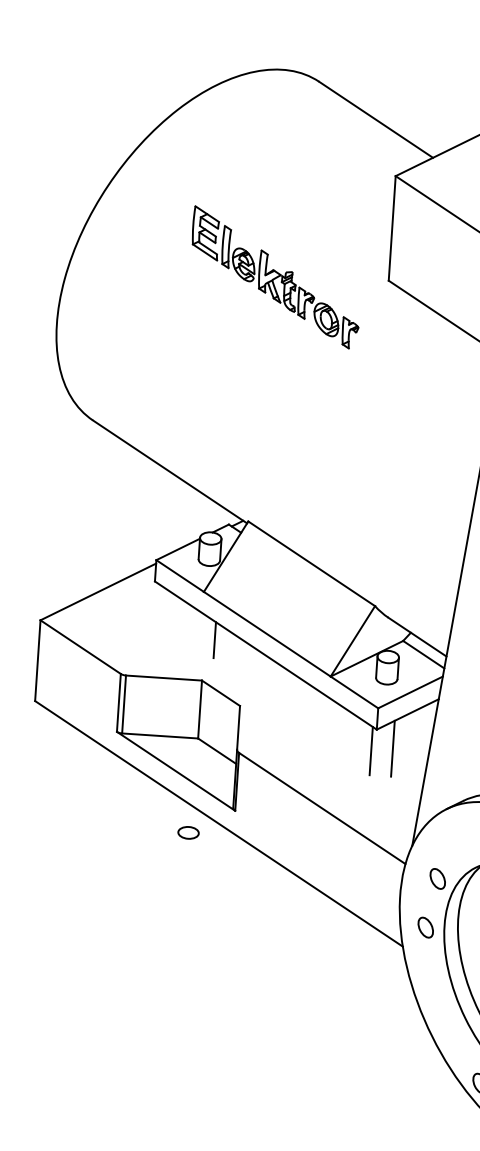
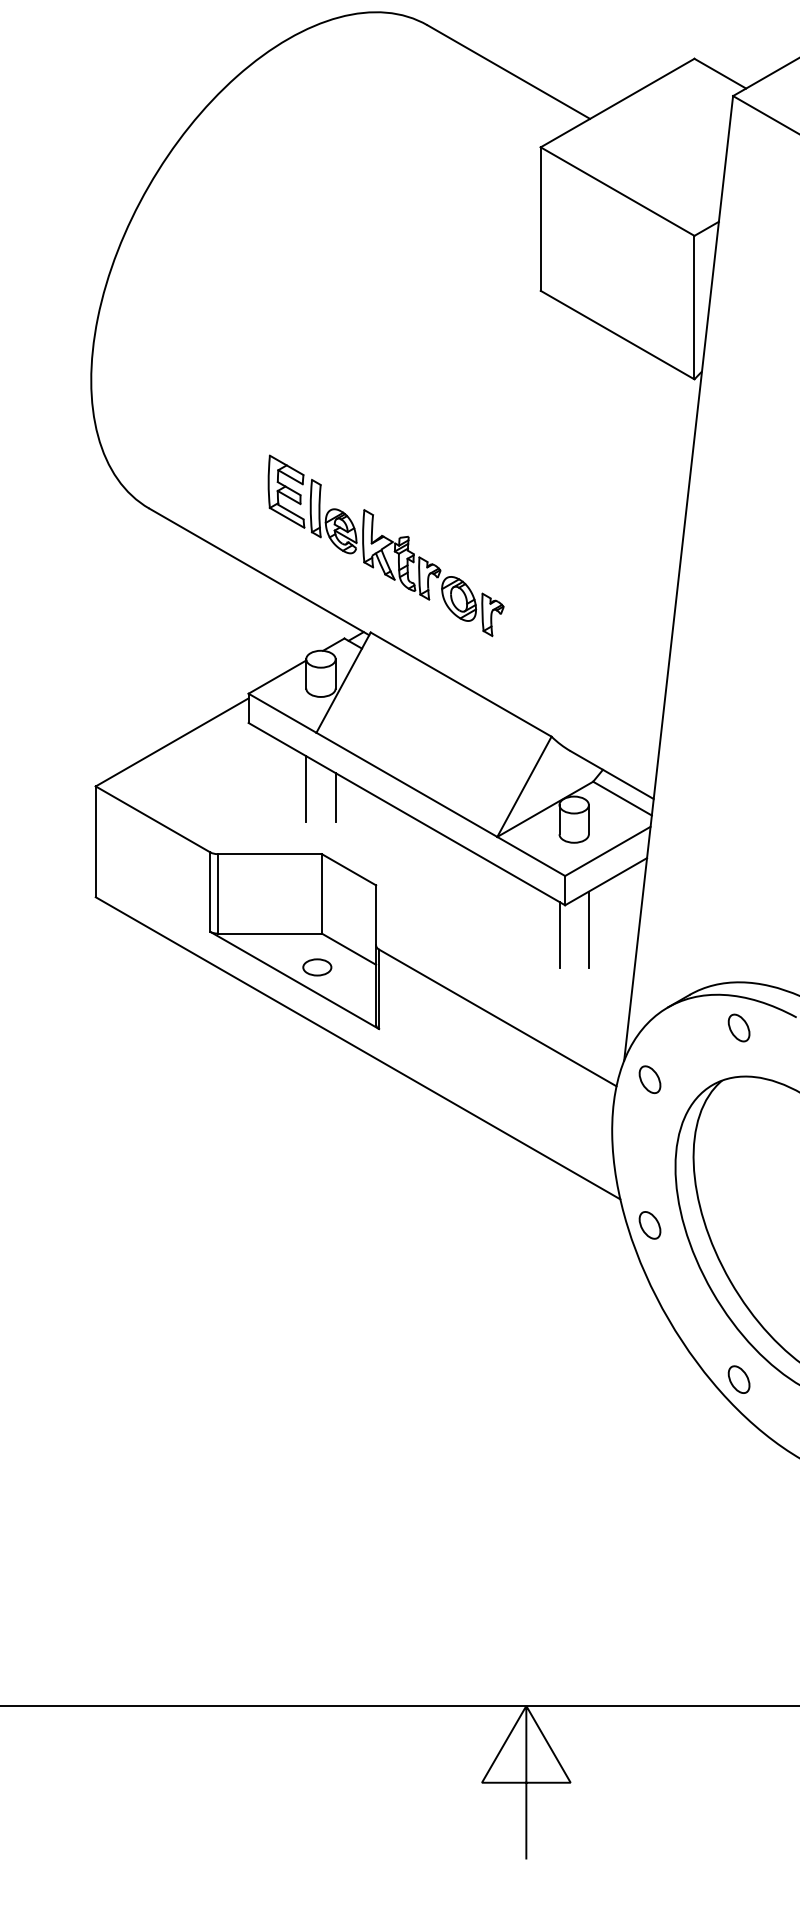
part: (275, 277) -> (385, 545), moved
line: (193, 632) -> (306, 789), added
part: (188, 832) -> (317, 967), moved
part: (437, 878) -> (649, 1079), moved
part: (425, 927) -> (649, 1225), moved

